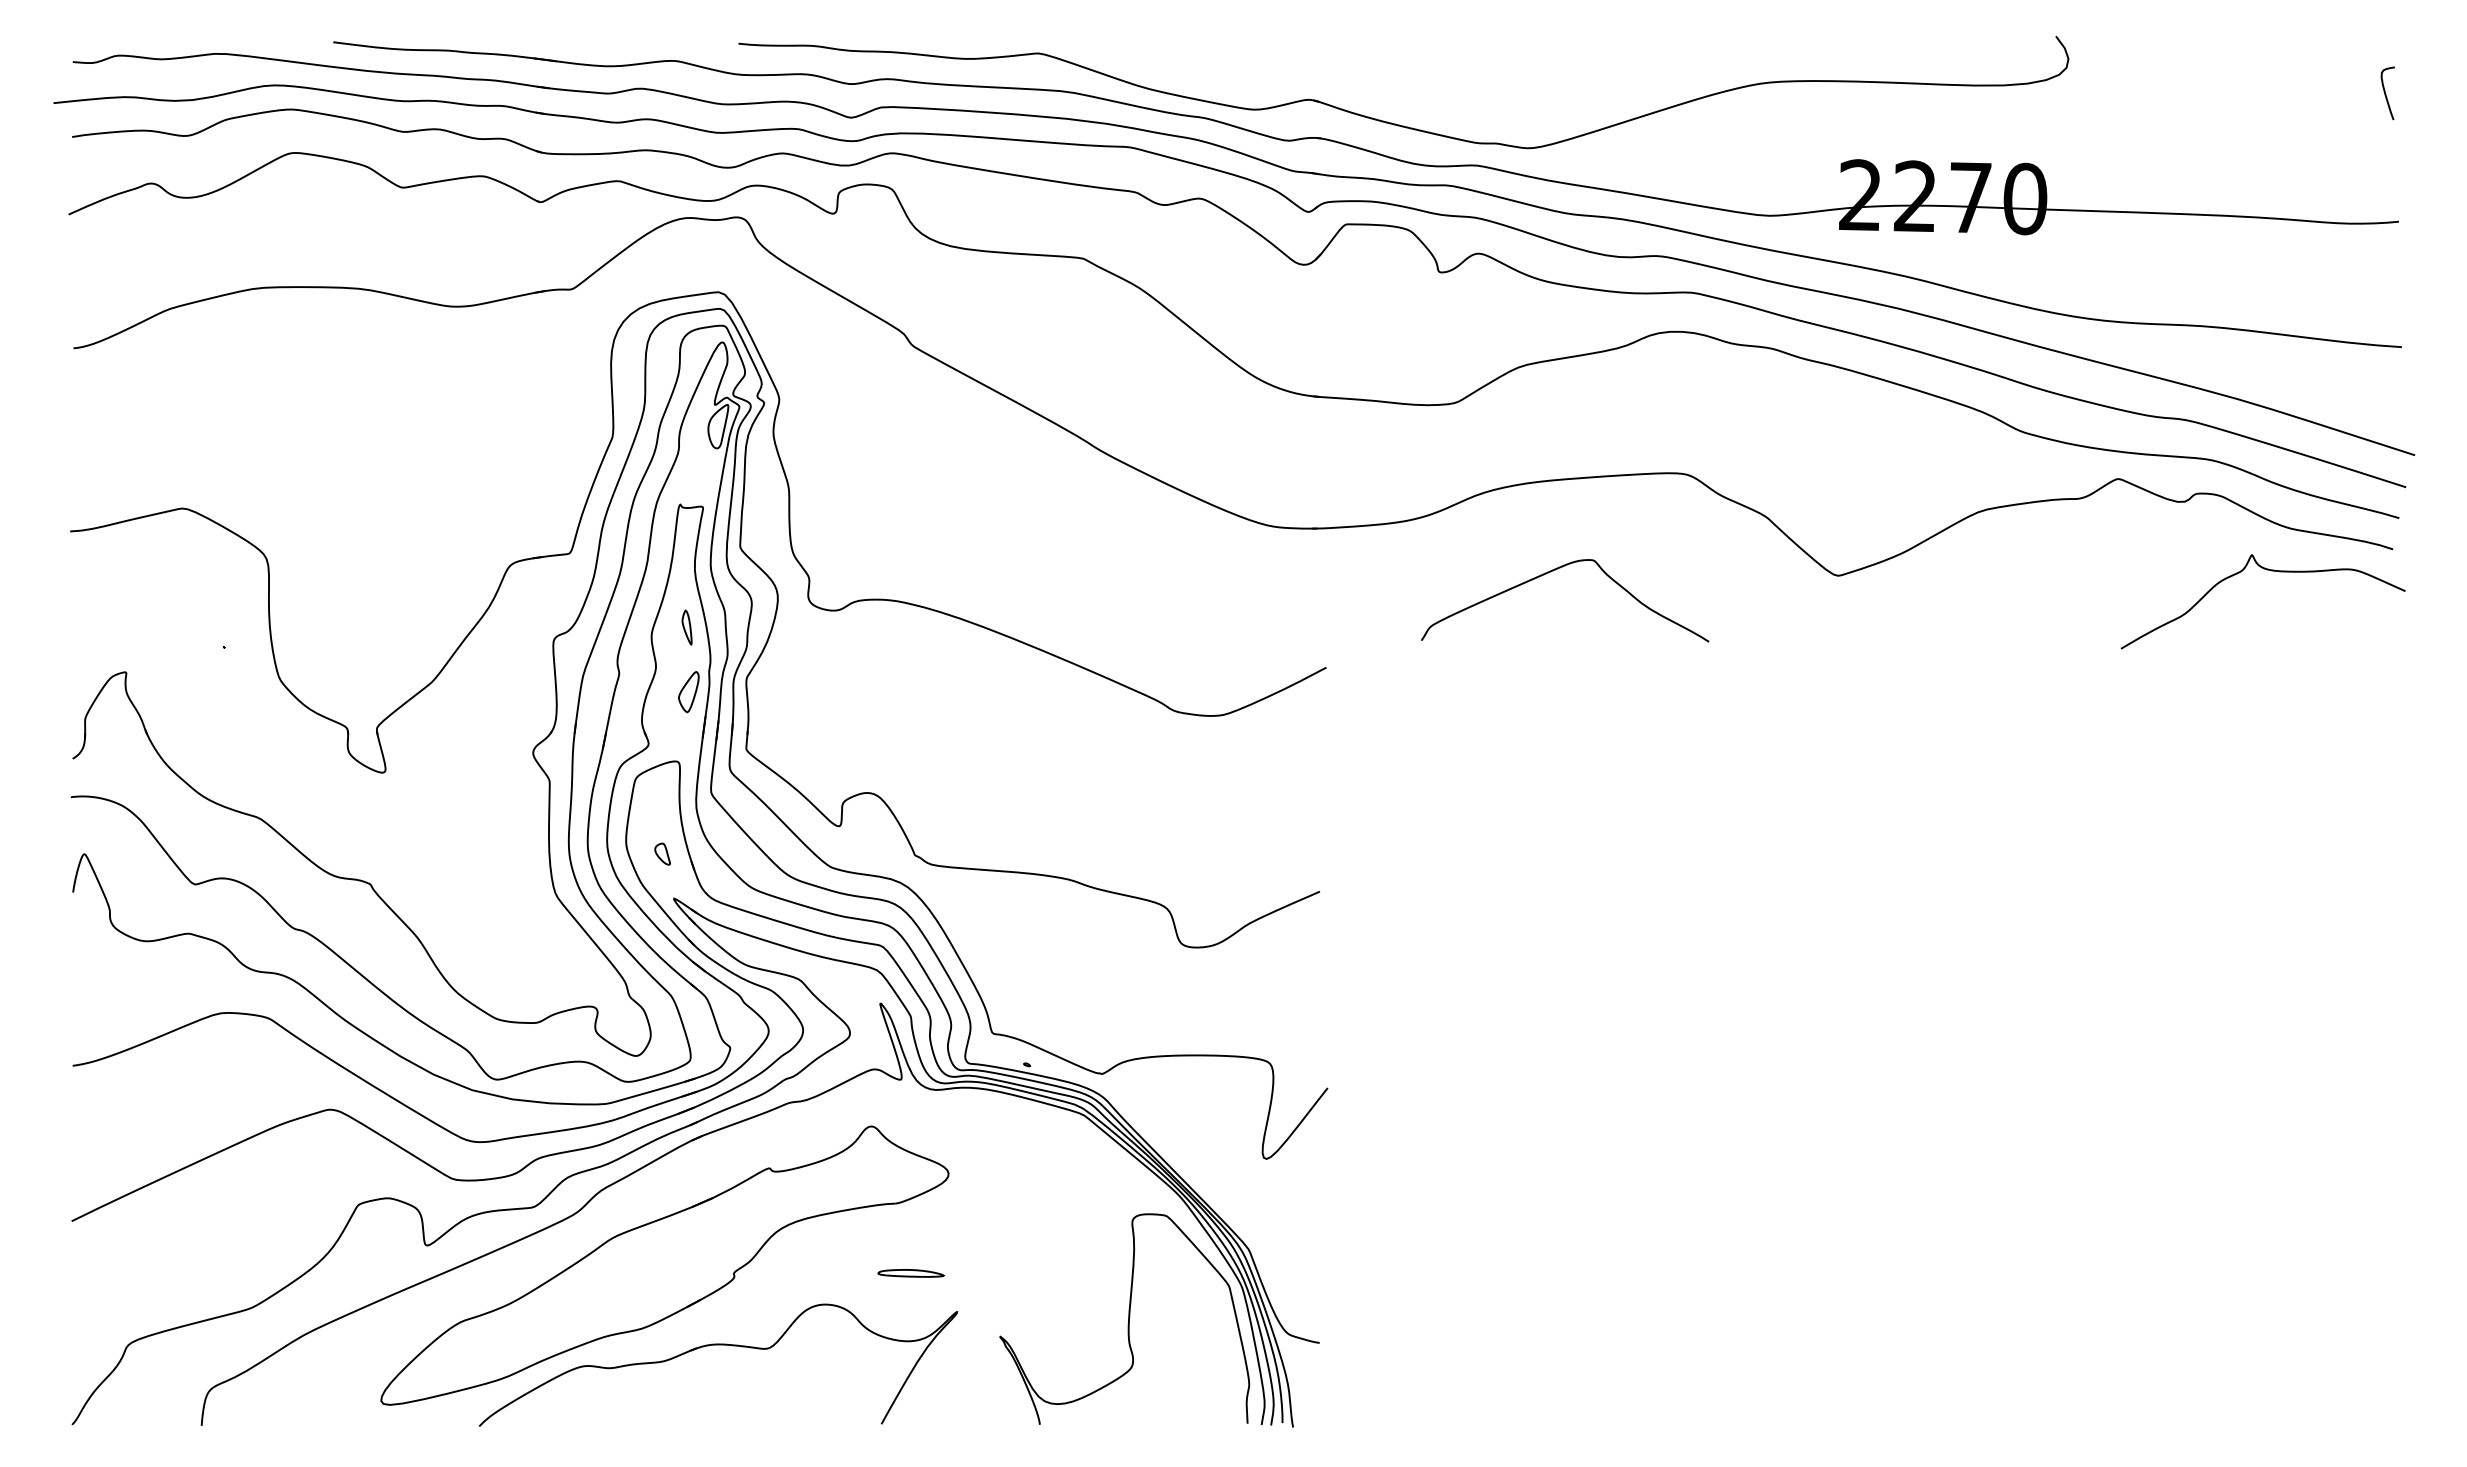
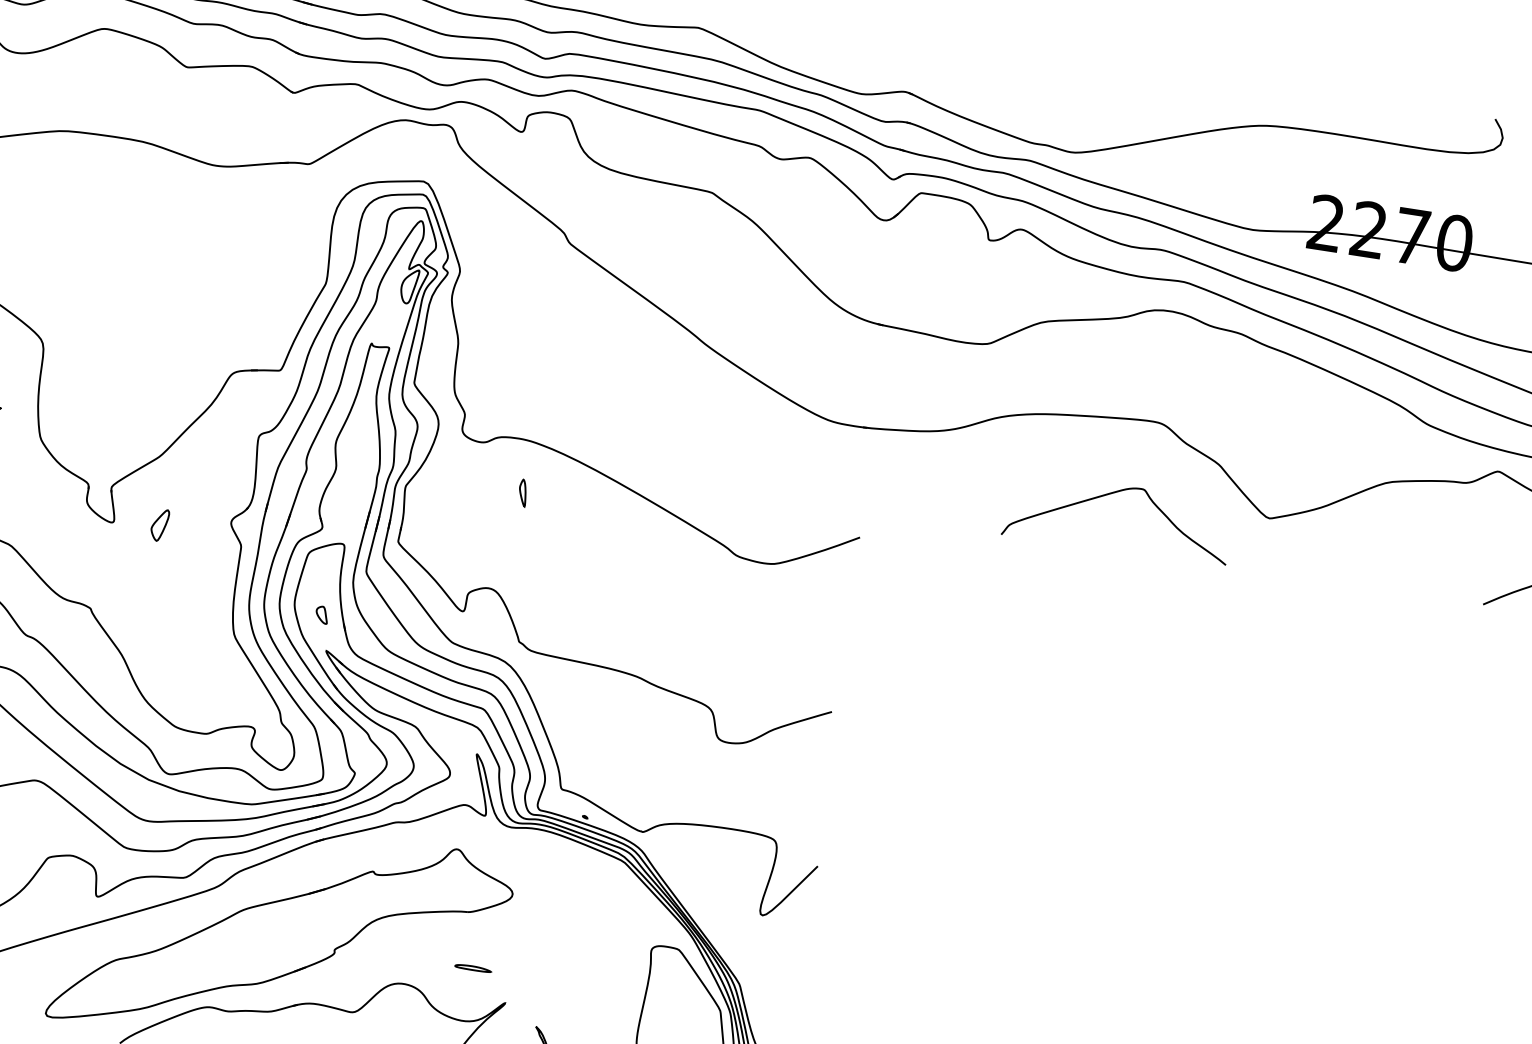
curve: (1553, 571) -> (1111, 494), moved
part: (686, 627) -> (522, 492), moved
part: (688, 692) -> (159, 525), moved
part: (911, 1273) -> (473, 968), size x0.7

